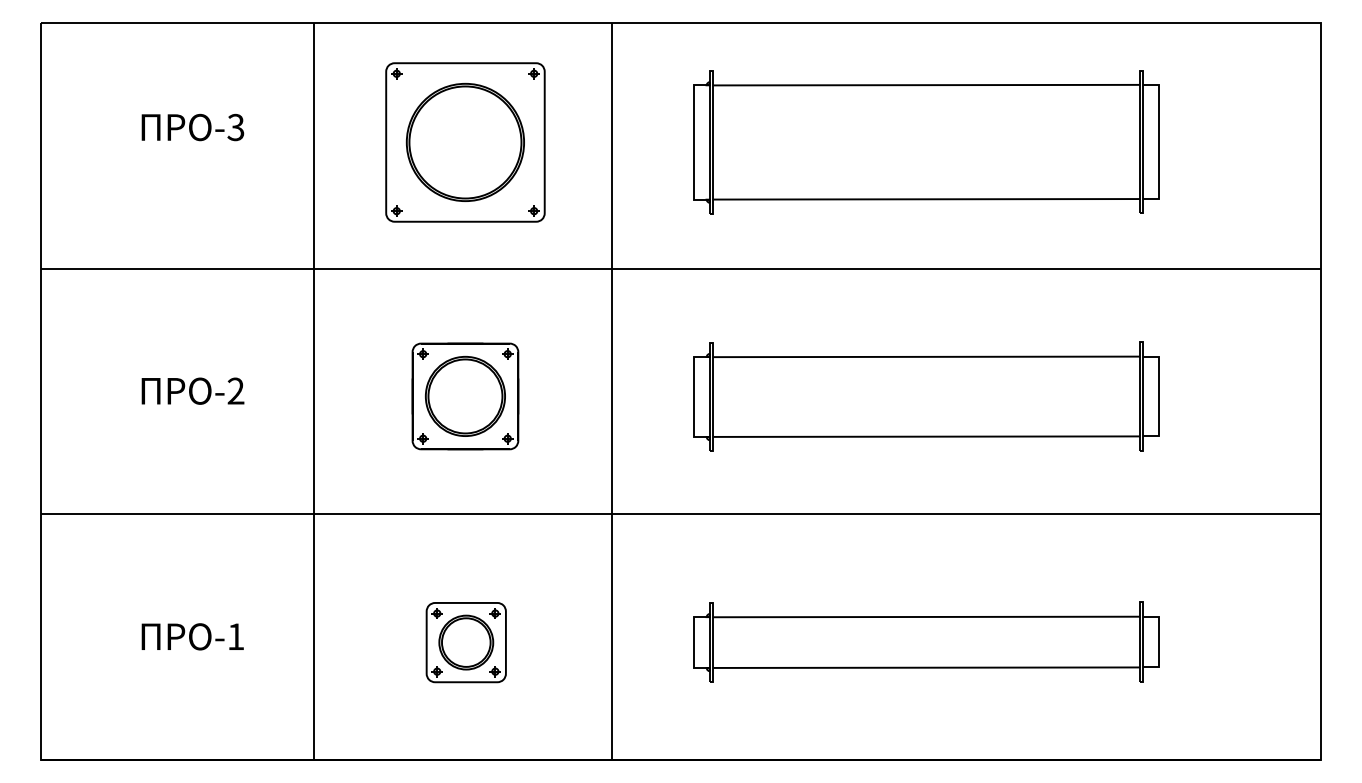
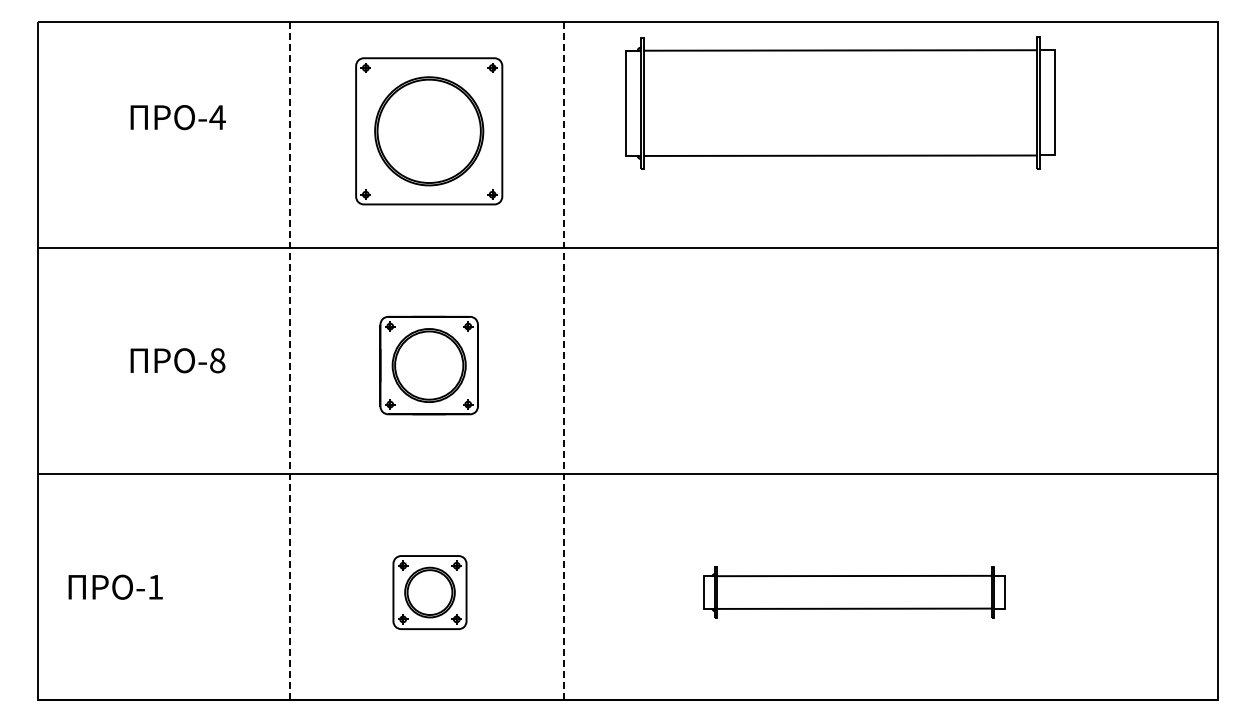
text: (235, 127) -> (217, 117), 3 -> 4
part: (926, 141) -> (840, 102), moved
text: (235, 390) -> (217, 360), 2 -> 8
line: (313, 390) -> (289, 360), solid -> dashed
line: (611, 390) -> (563, 360), solid -> dashed
part: (926, 396) -> (854, 365), removed
text: (192, 636) -> (115, 586), moved
part: (926, 642) -> (854, 592), size x0.7

